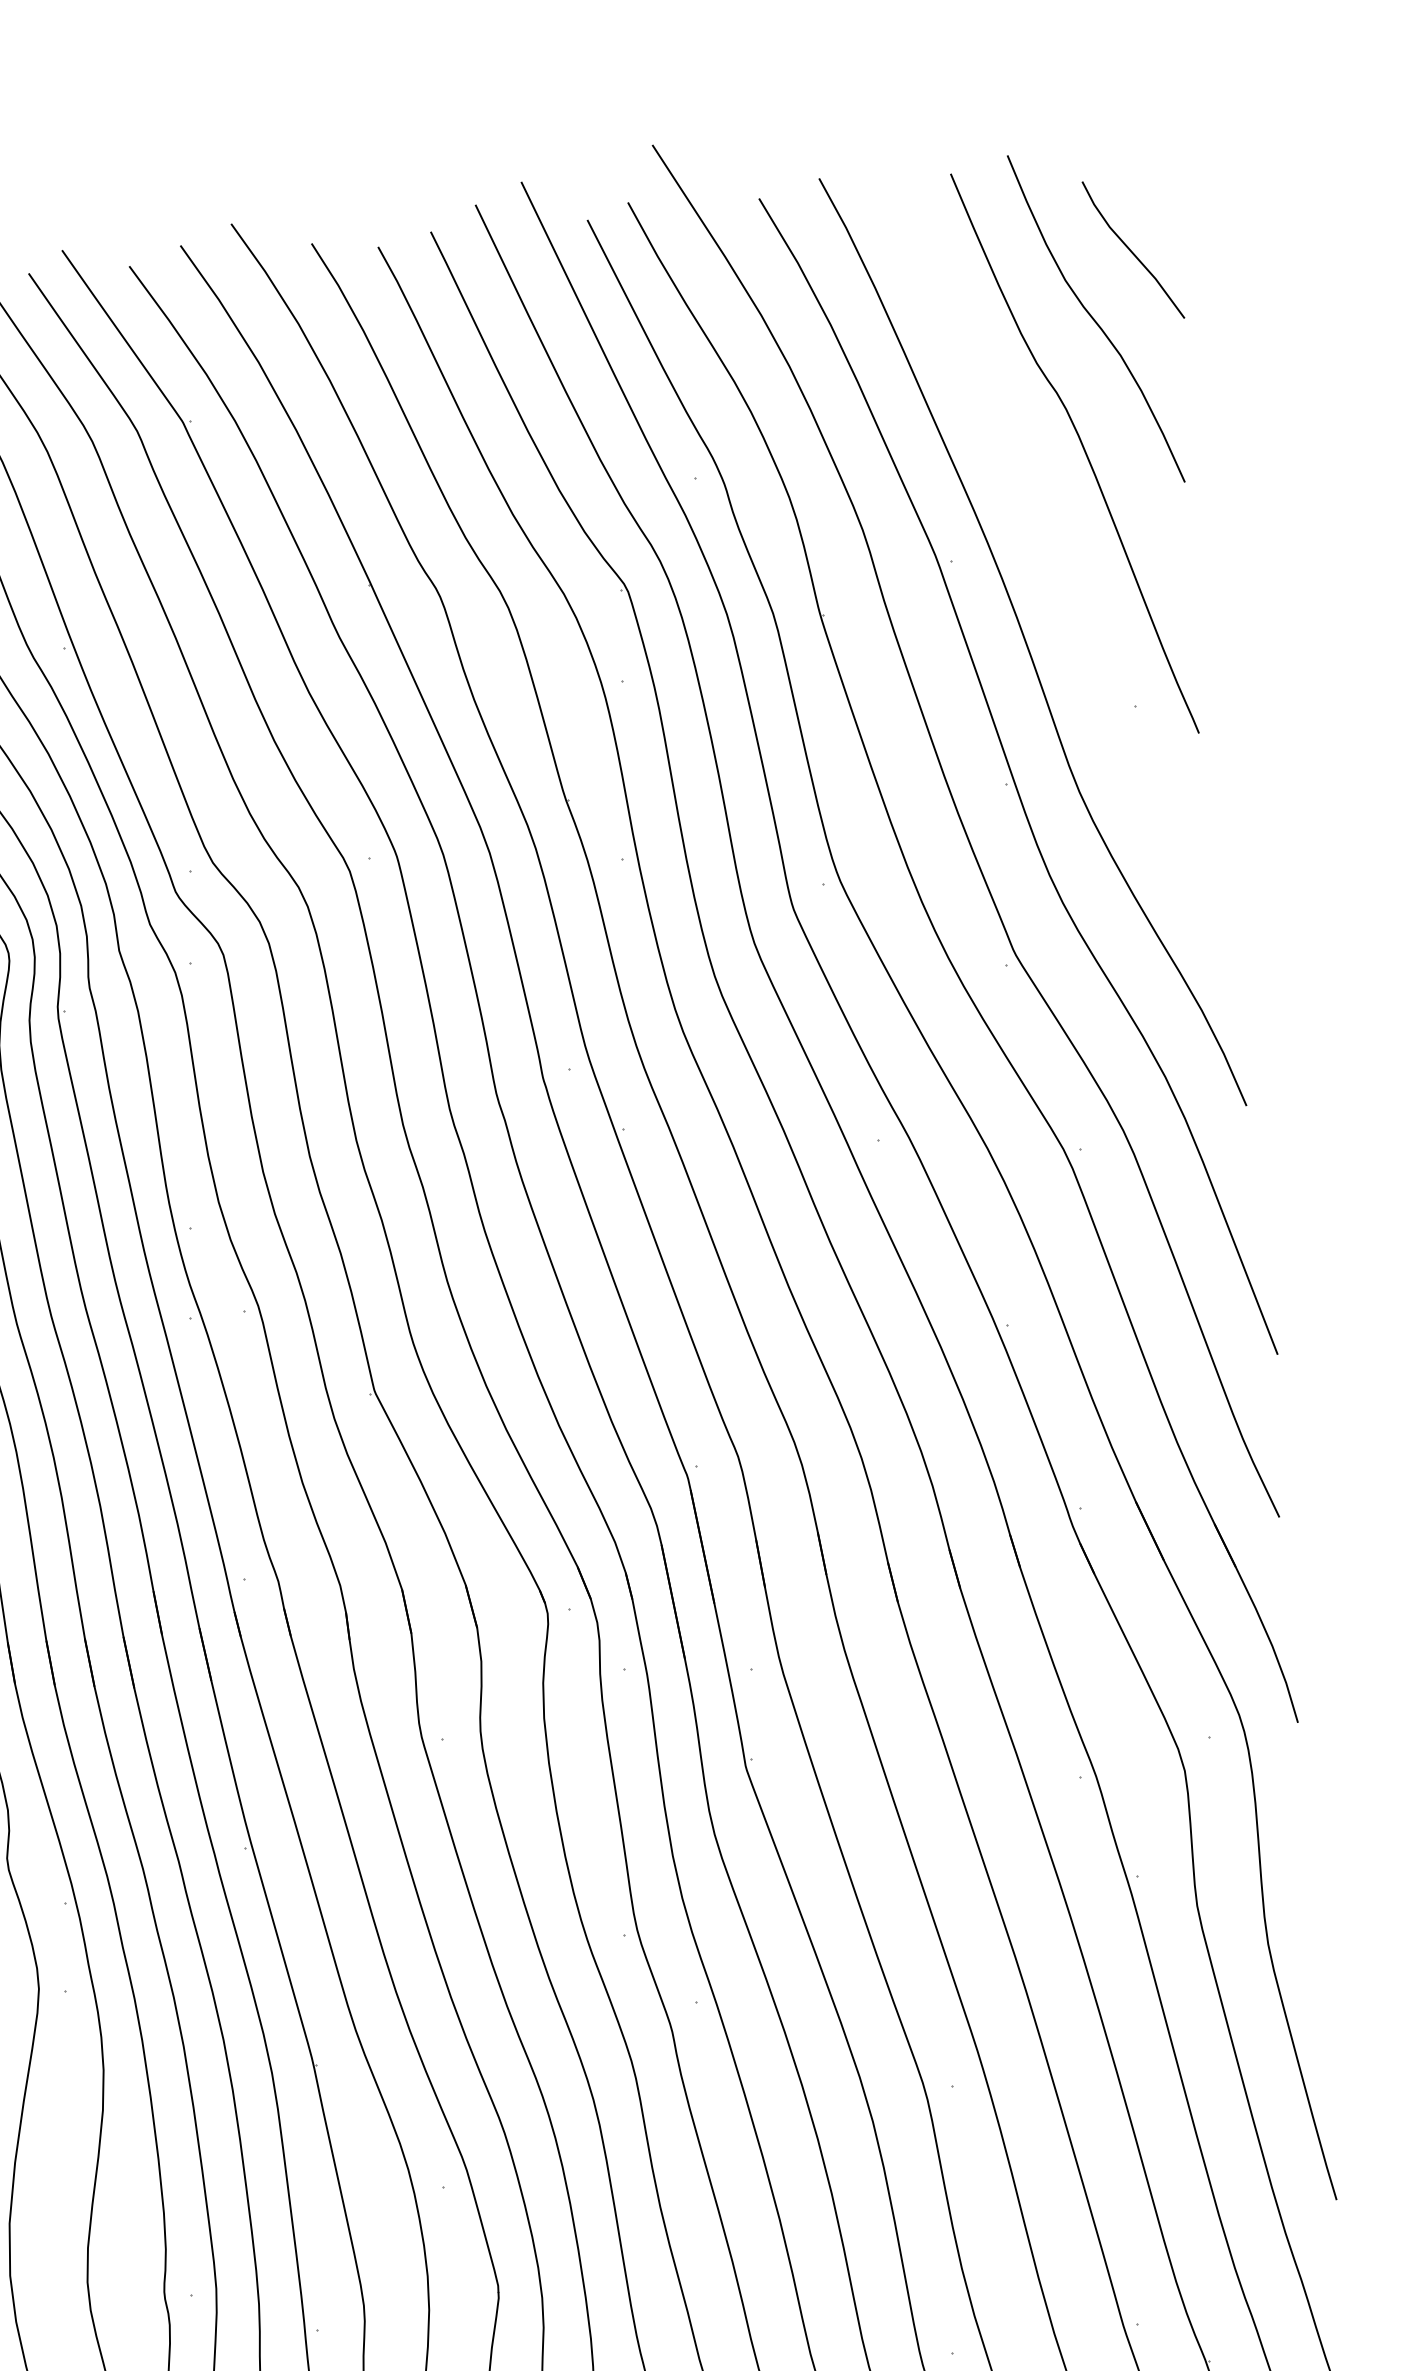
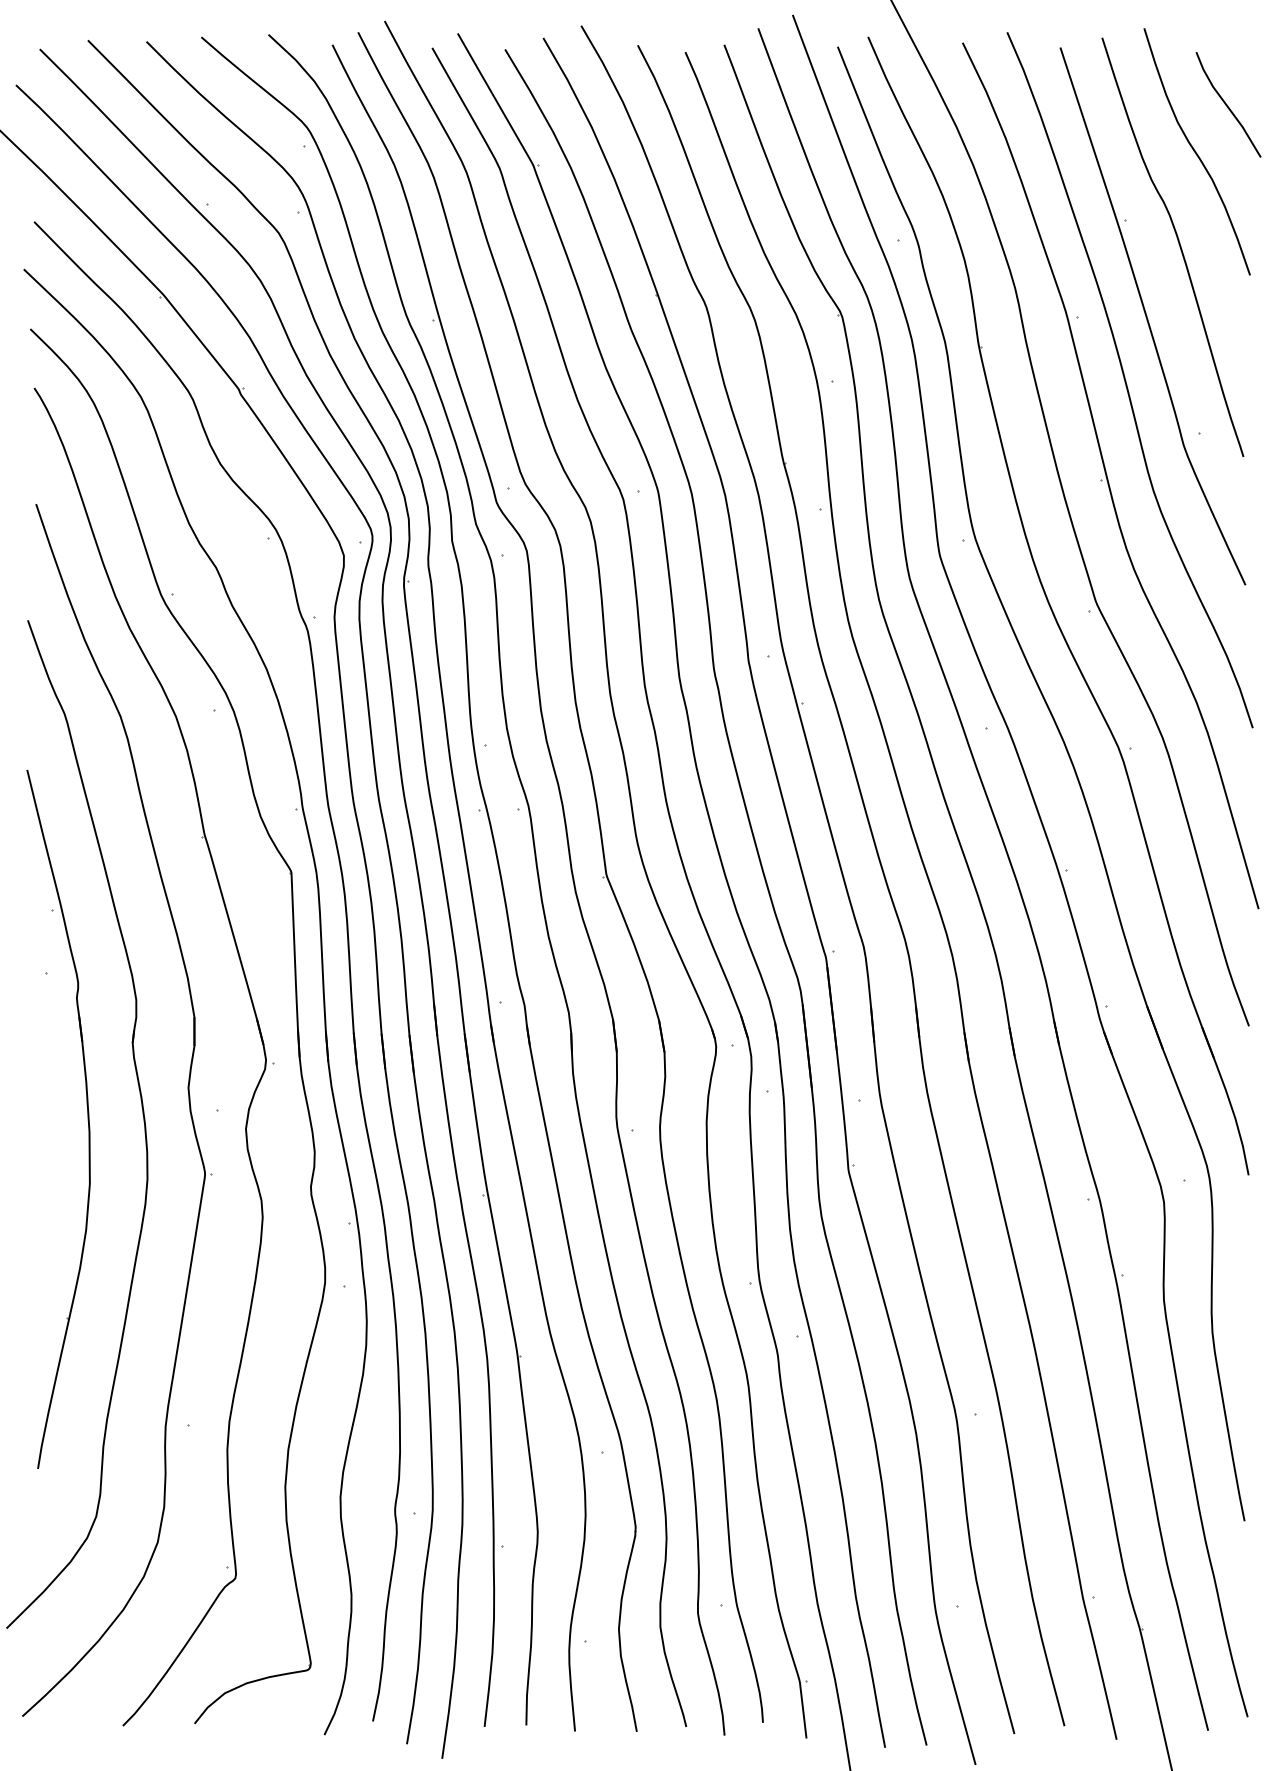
part: (1055, 551) -> (1152, 316), added

